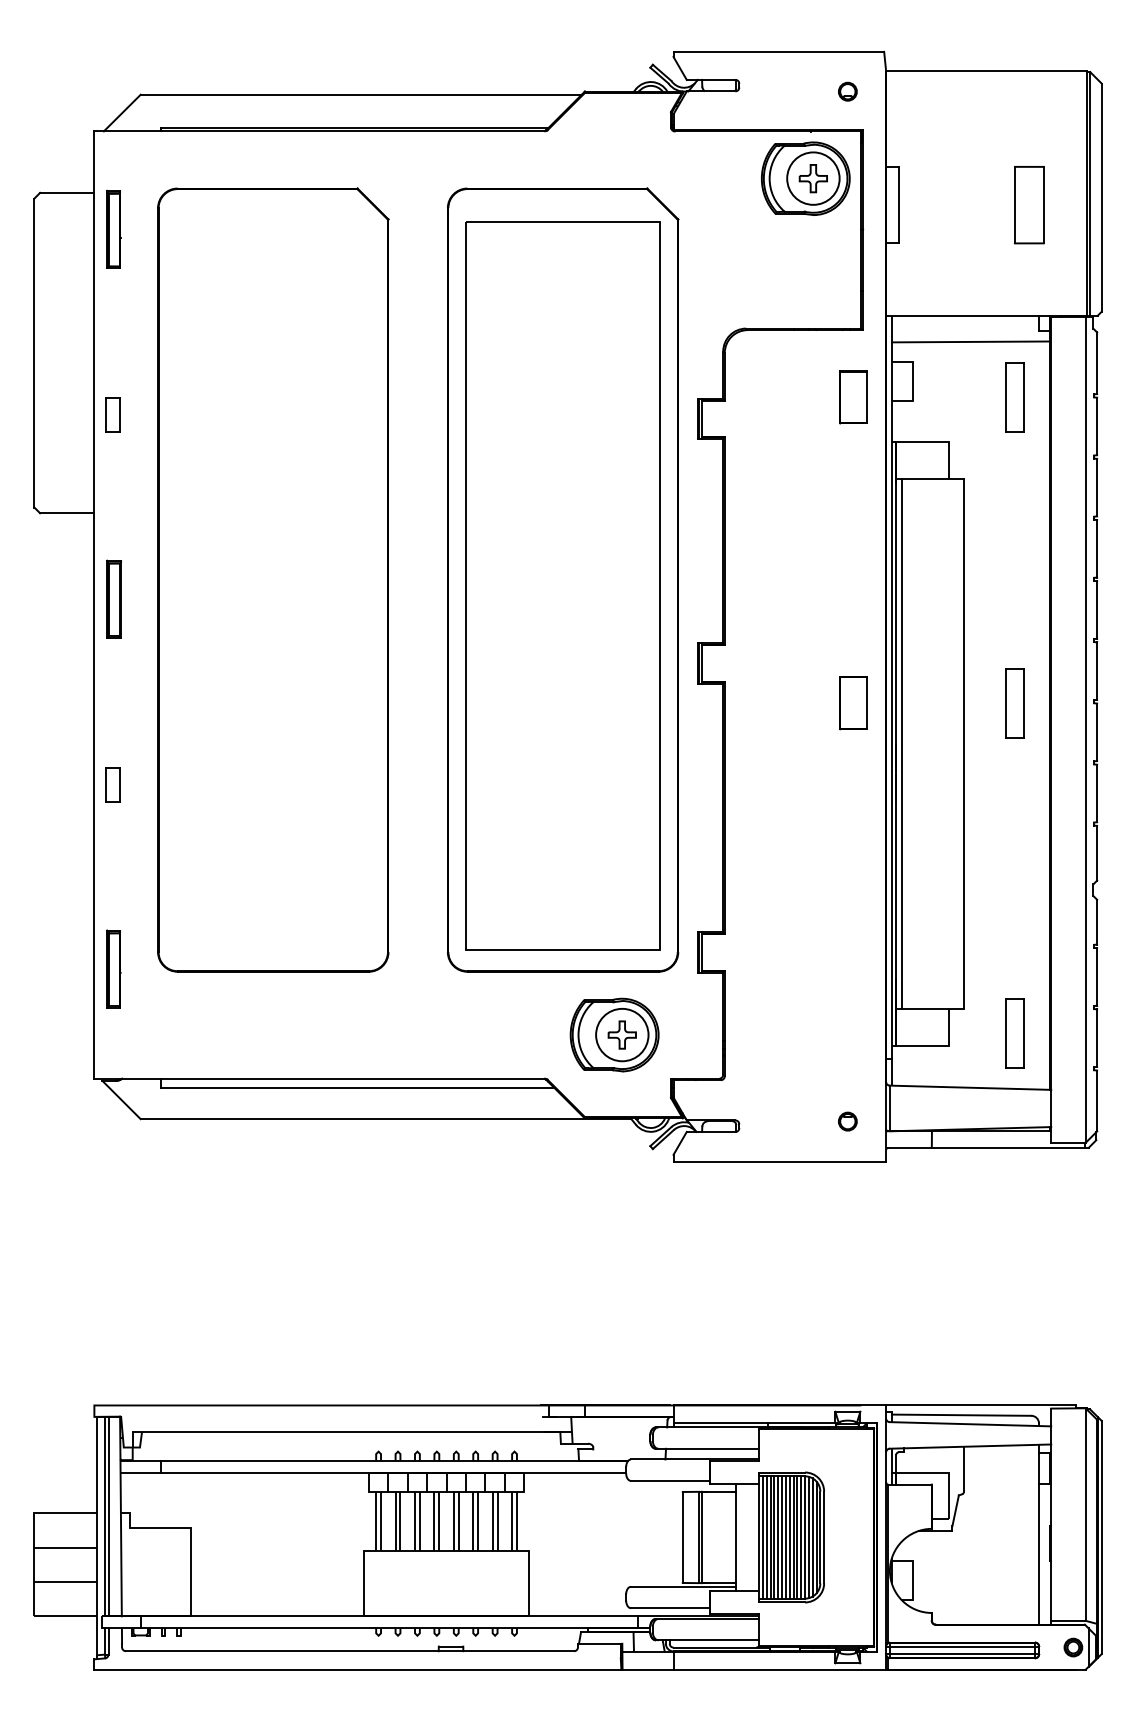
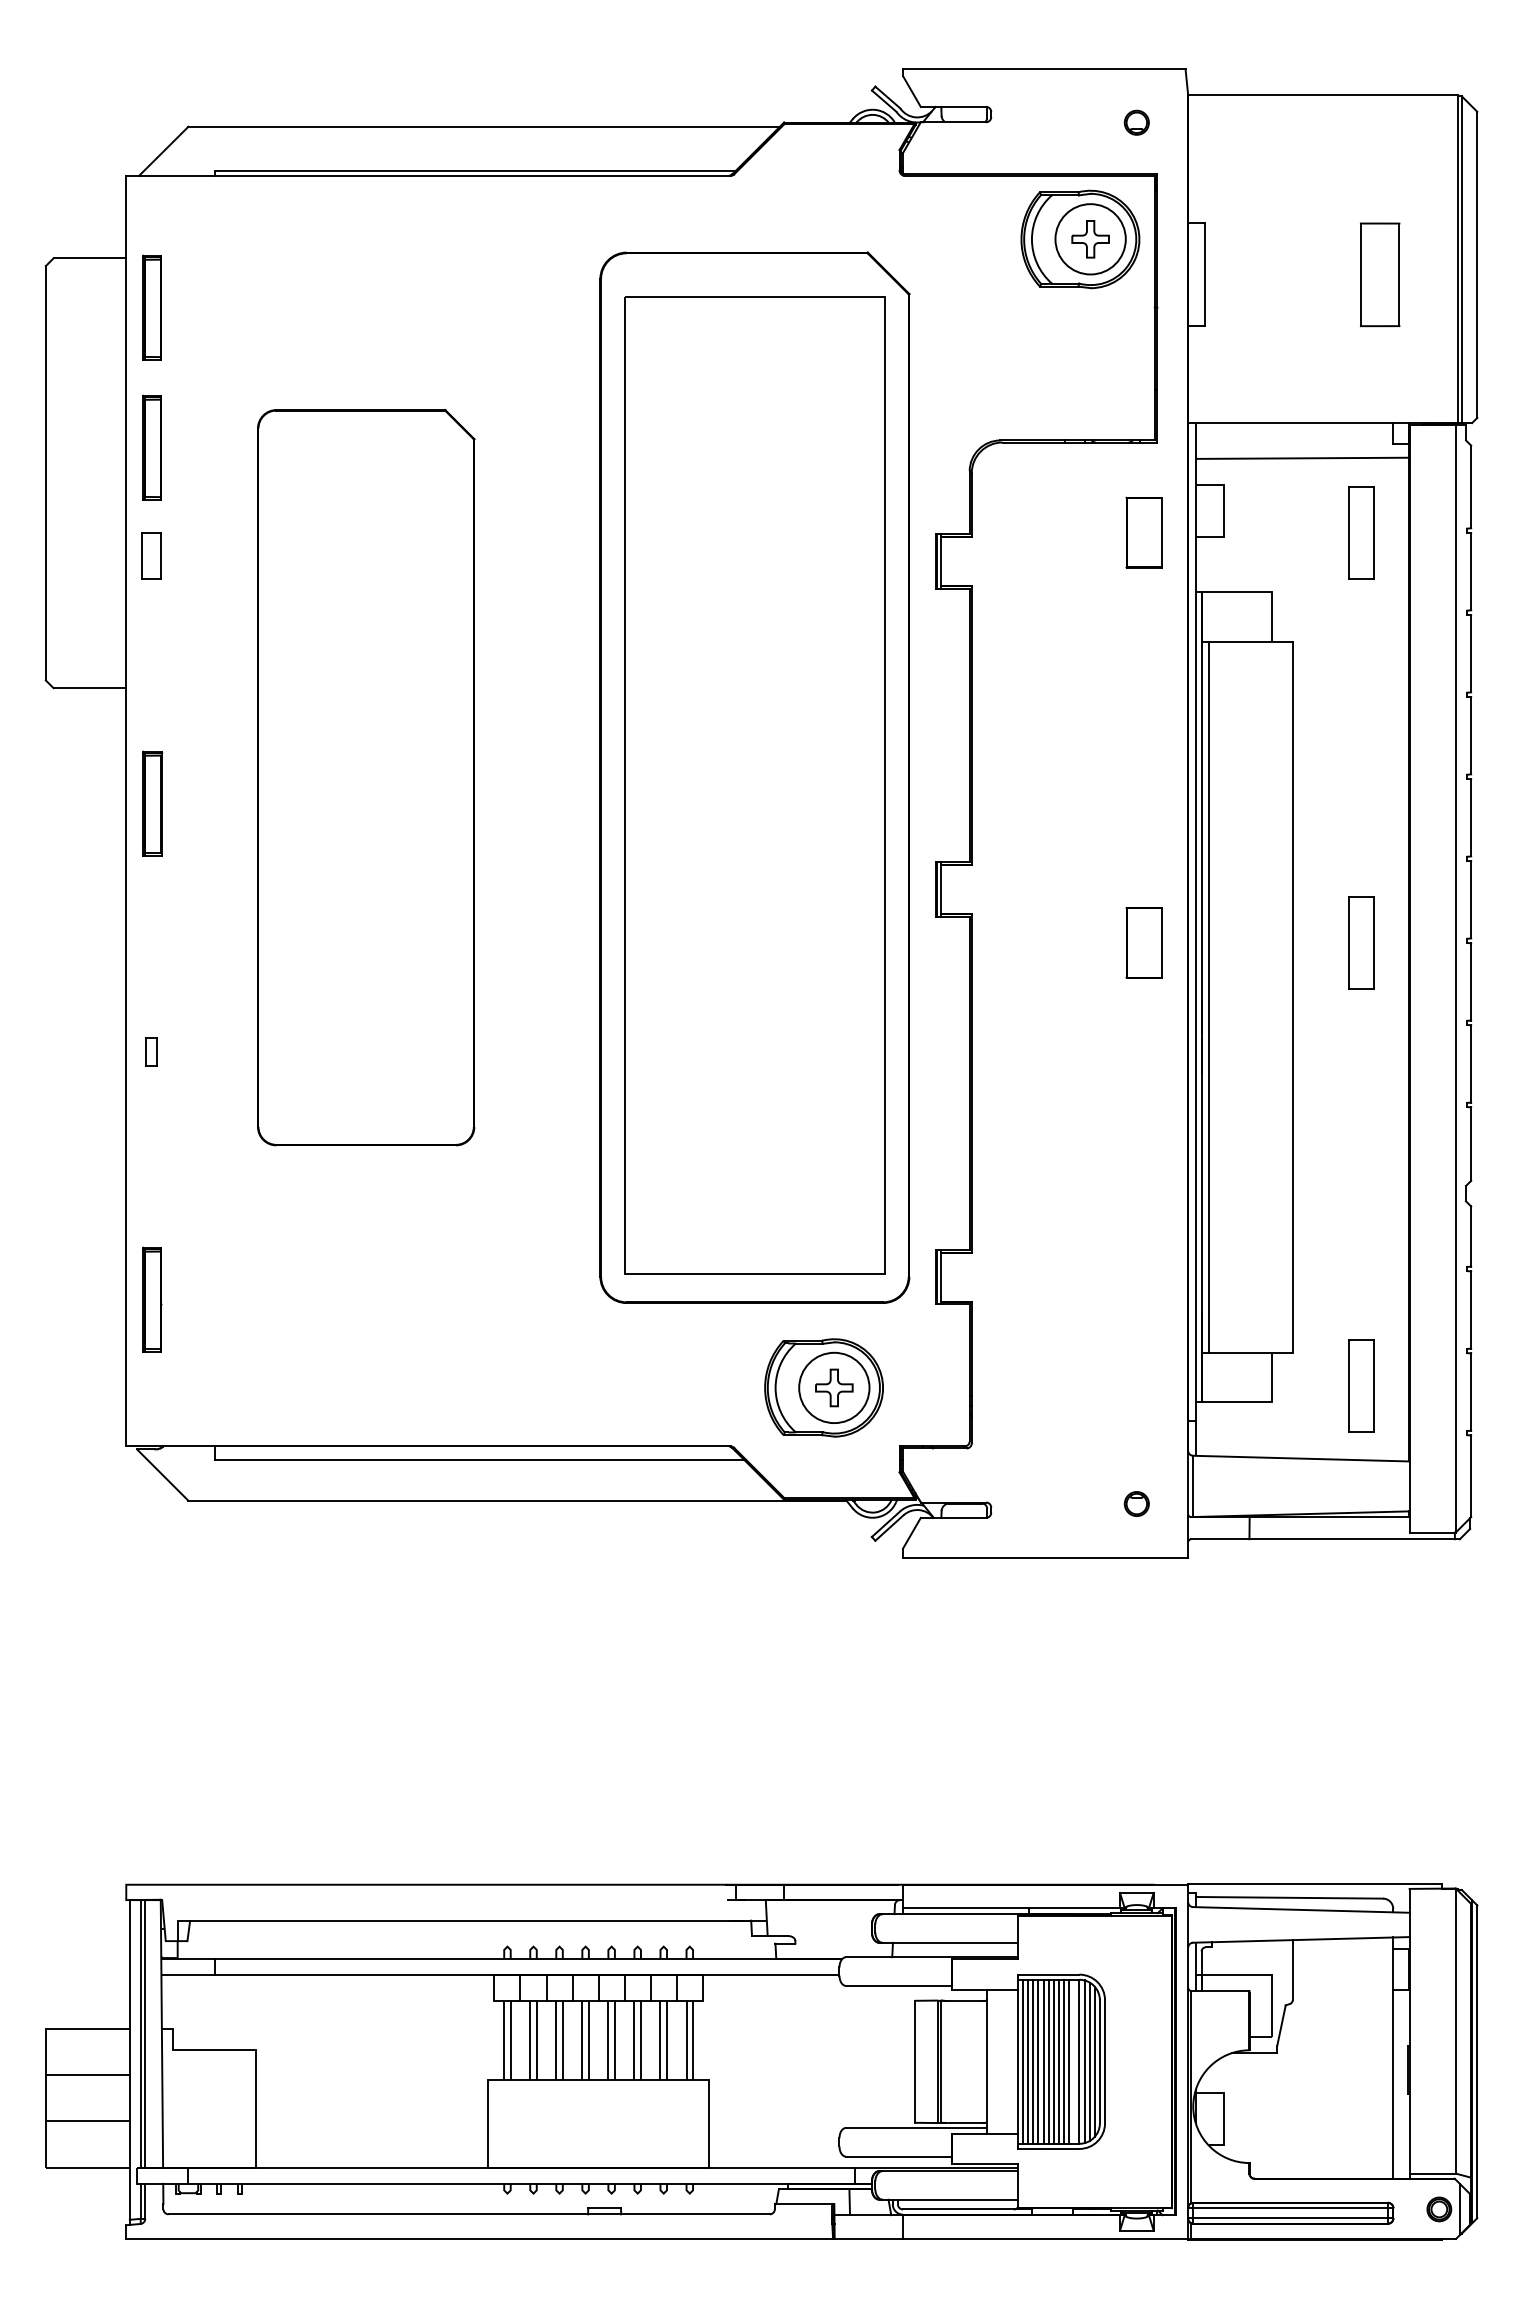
part: (113, 333) -> (151, 447), added
part: (272, 579) -> (365, 777), size x0.7
part: (113, 784) -> (151, 1051), size x0.6
line: (801, 1537) -> (1074, 2061), removed

